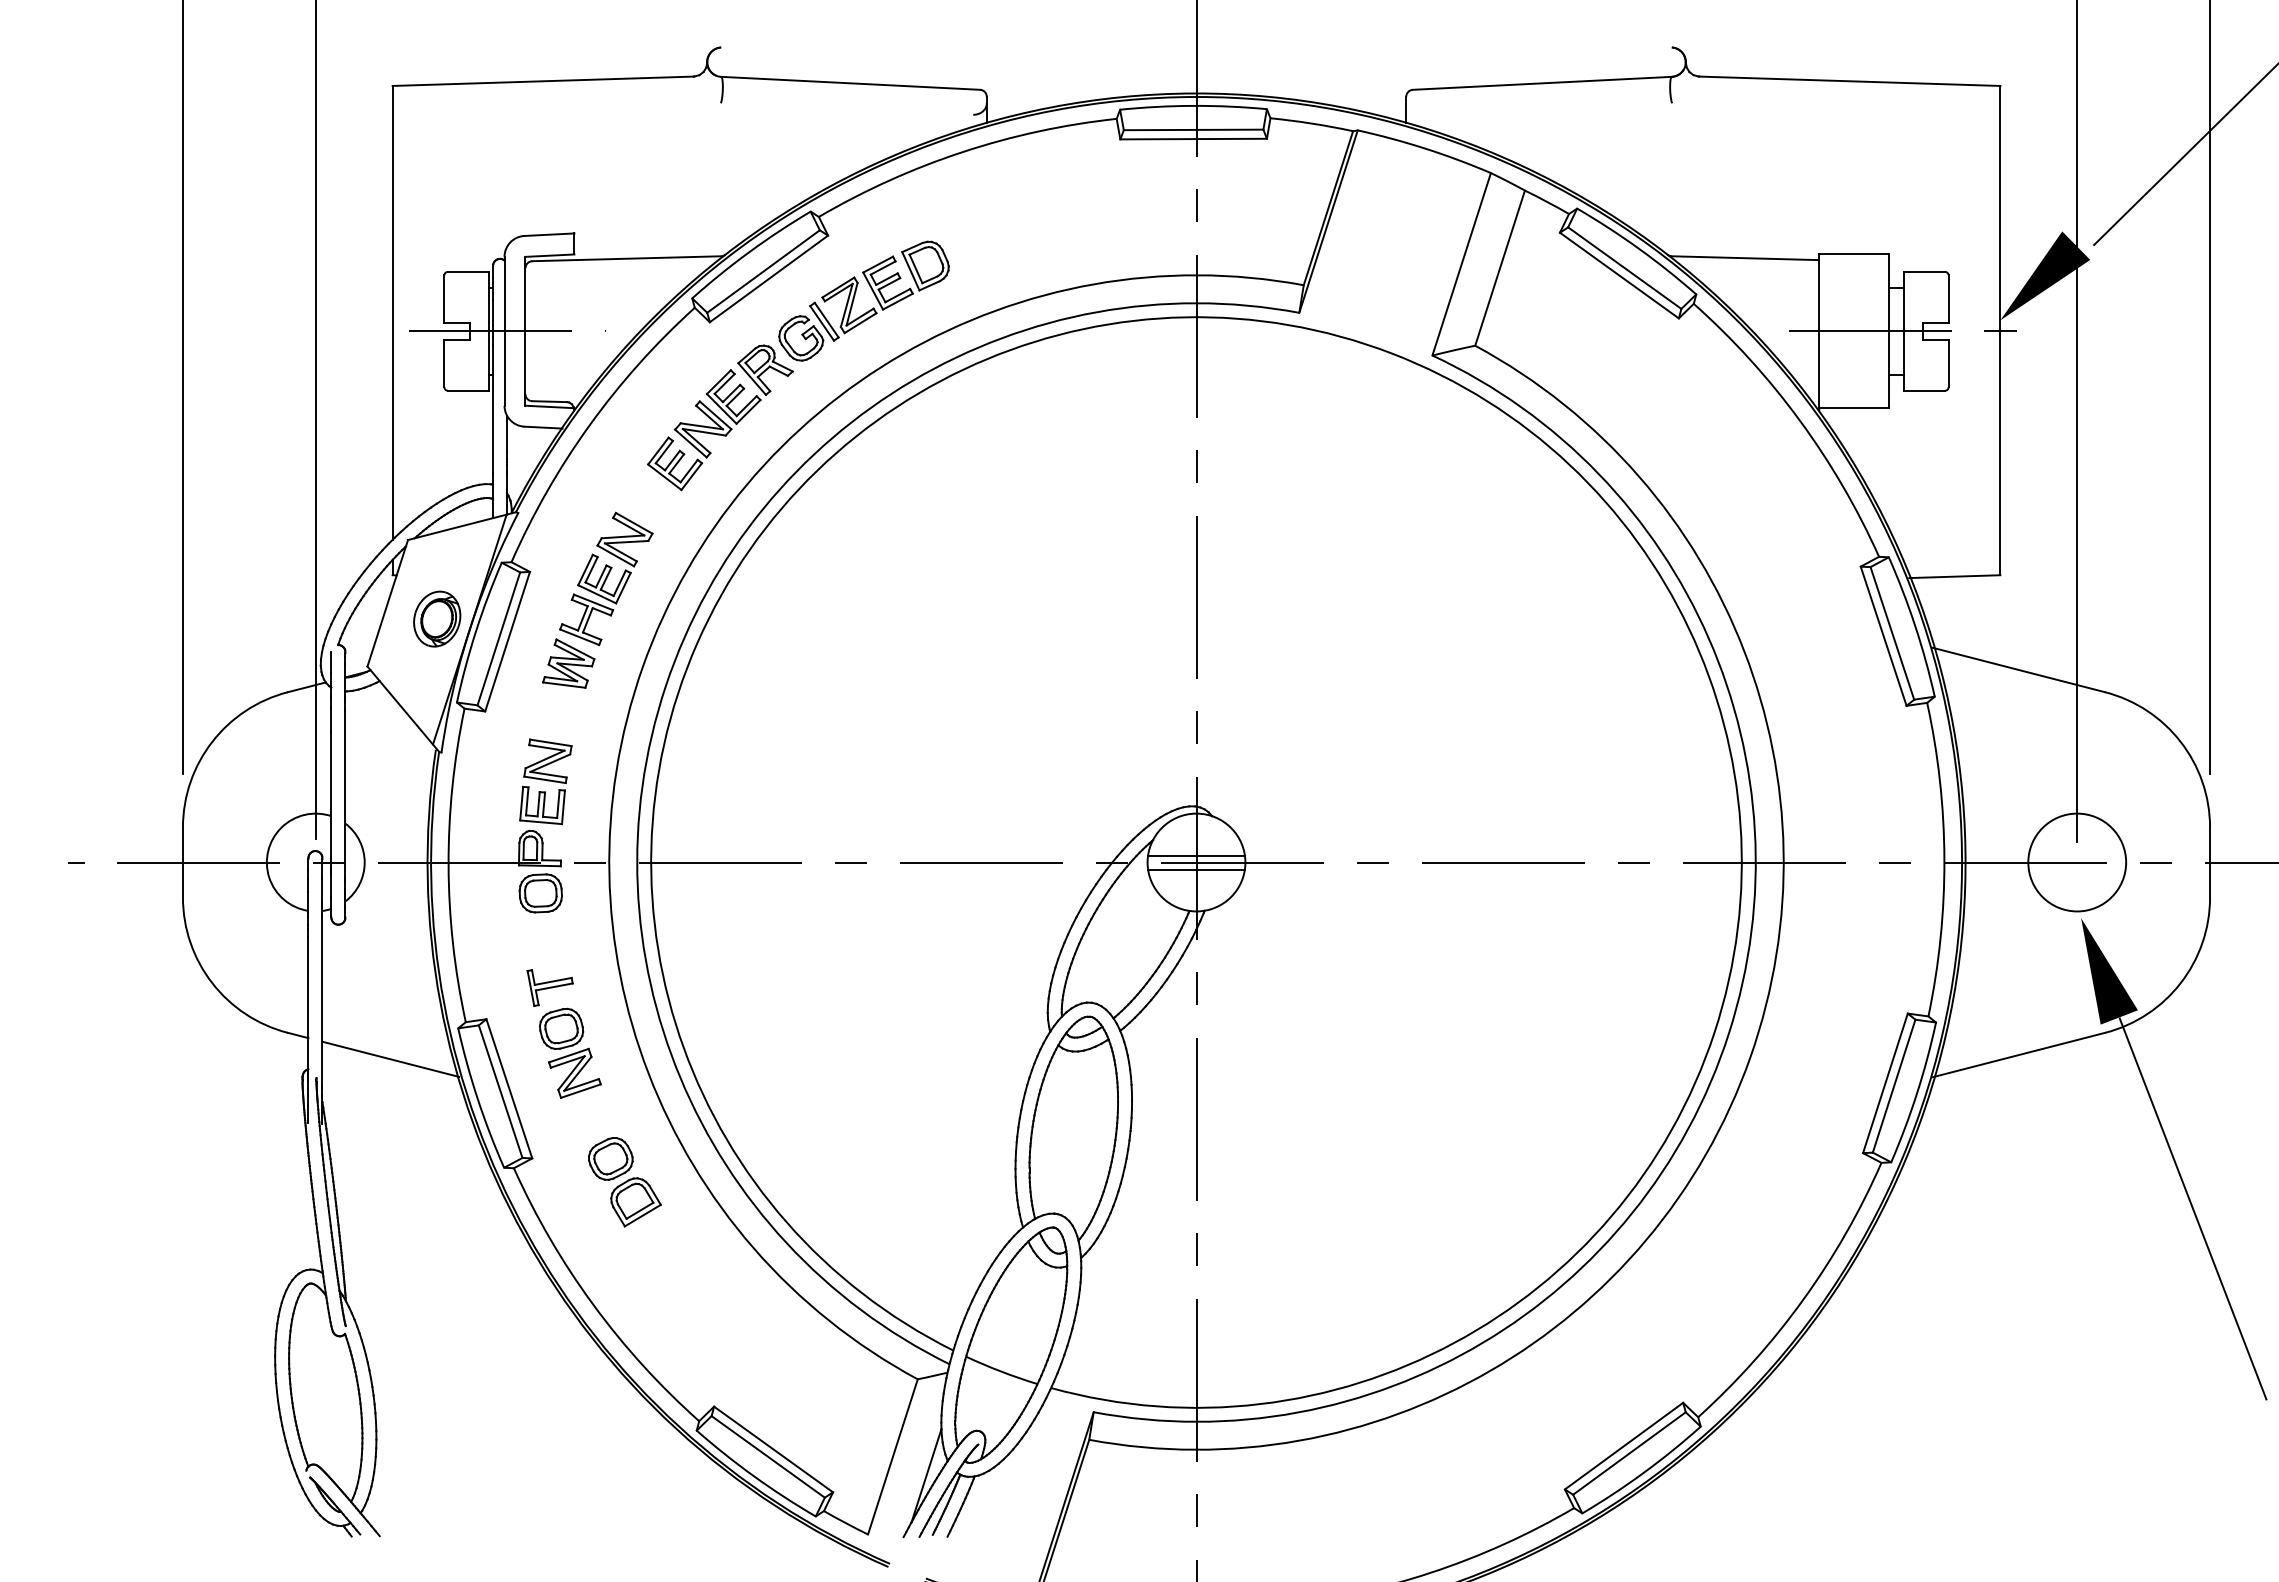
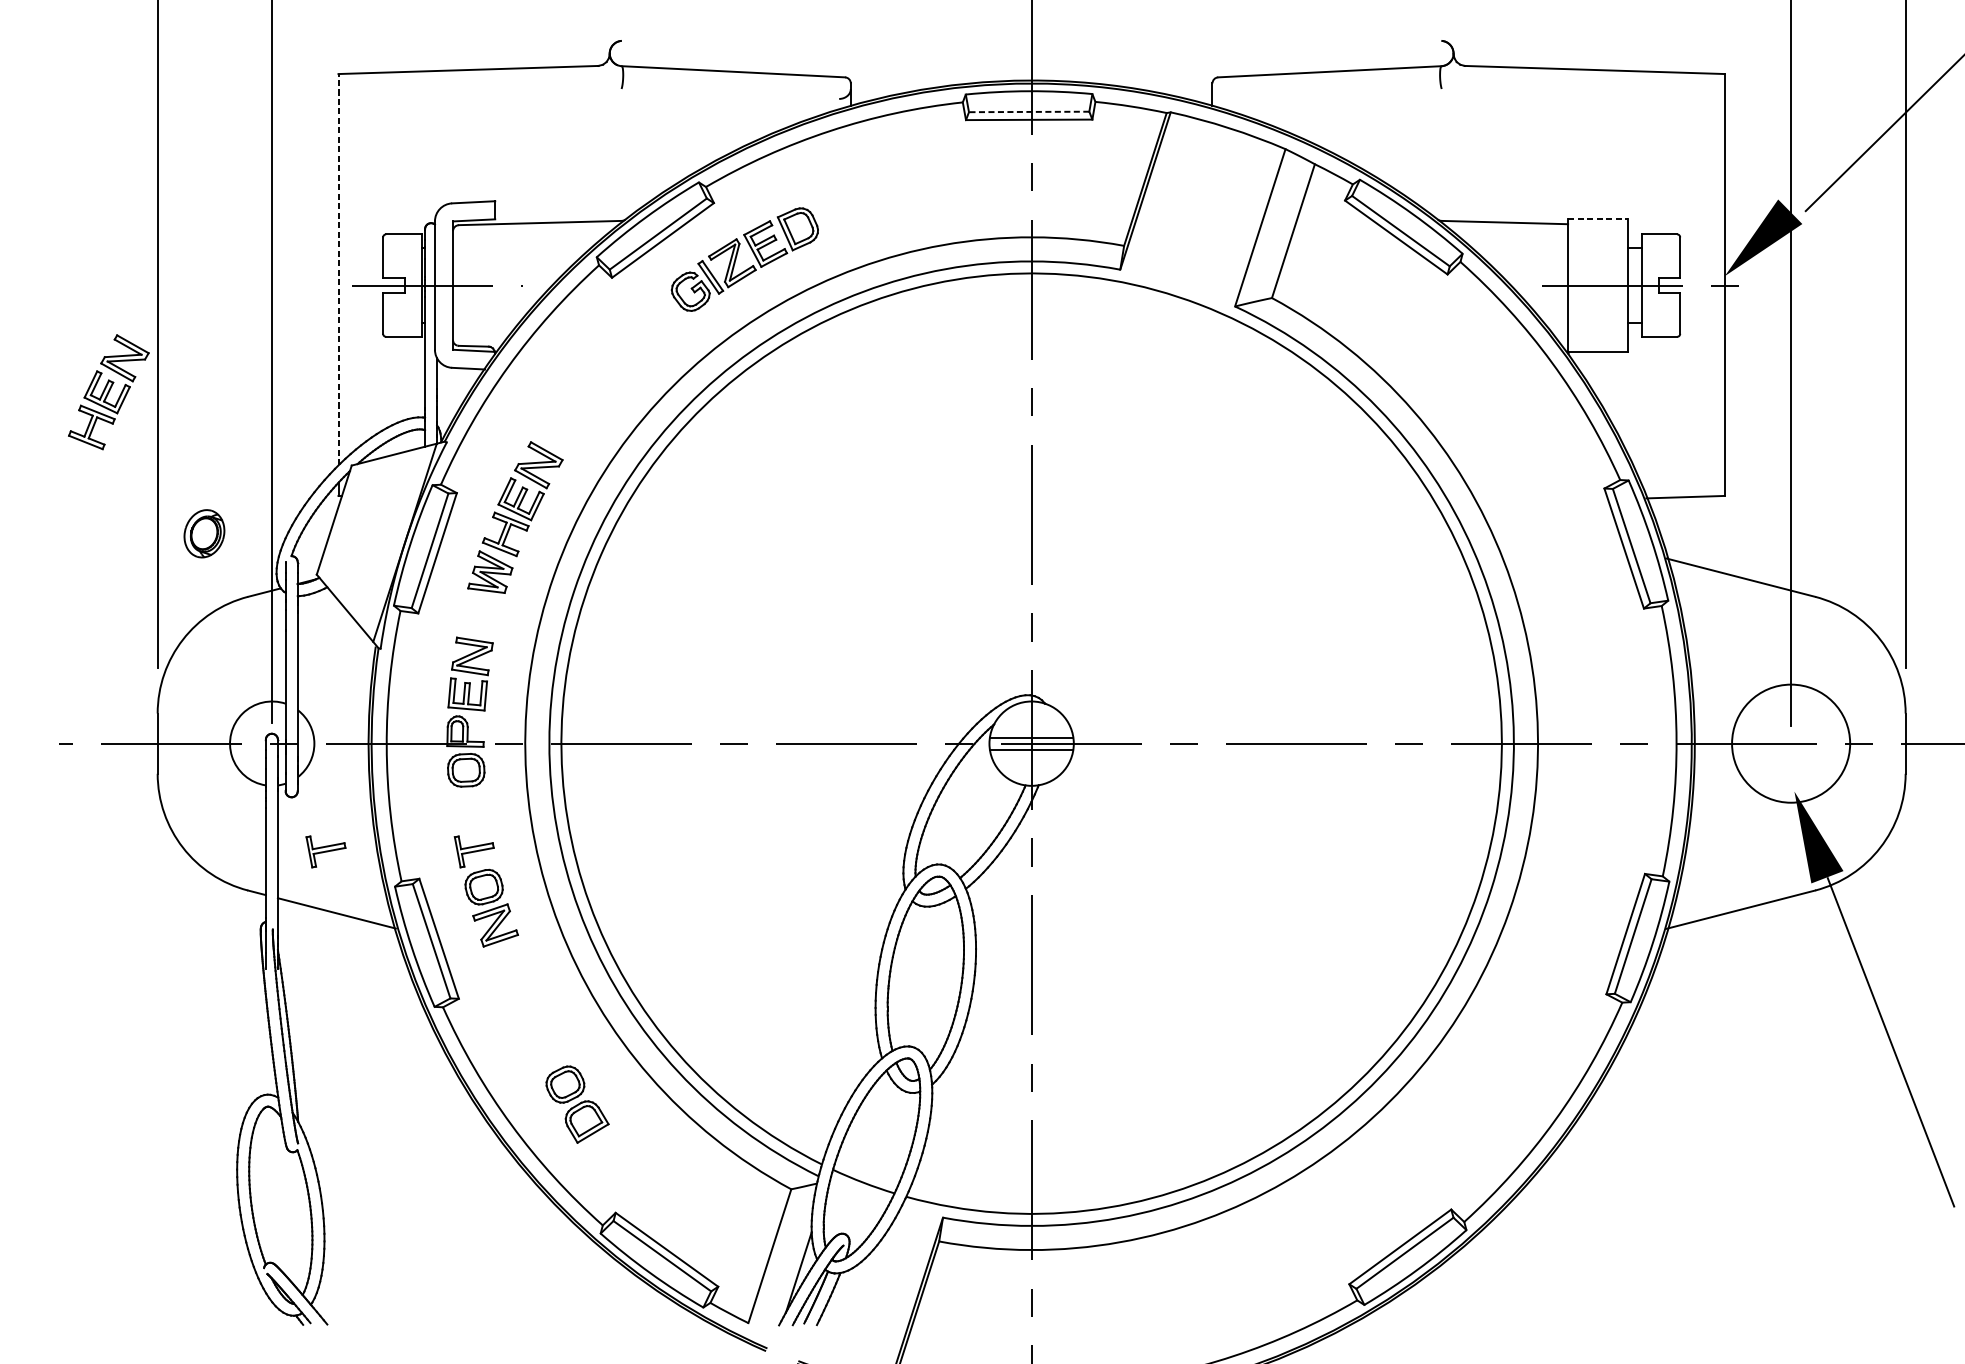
line: (1193, 129) -> (1029, 111), solid -> dashed
line: (1853, 254) -> (1598, 219), solid -> dashed
line: (392, 312) -> (338, 269), solid -> dashed
part: (720, 417) -> (621, 359), removed
part: (126, 454) -> (108, 391), added
part: (437, 618) -> (204, 533), moved
circle: (2077, 862) -> (1791, 743), size x1.4
part: (377, 987) -> (325, 851), added
part: (624, 1182) -> (577, 1104), moved

